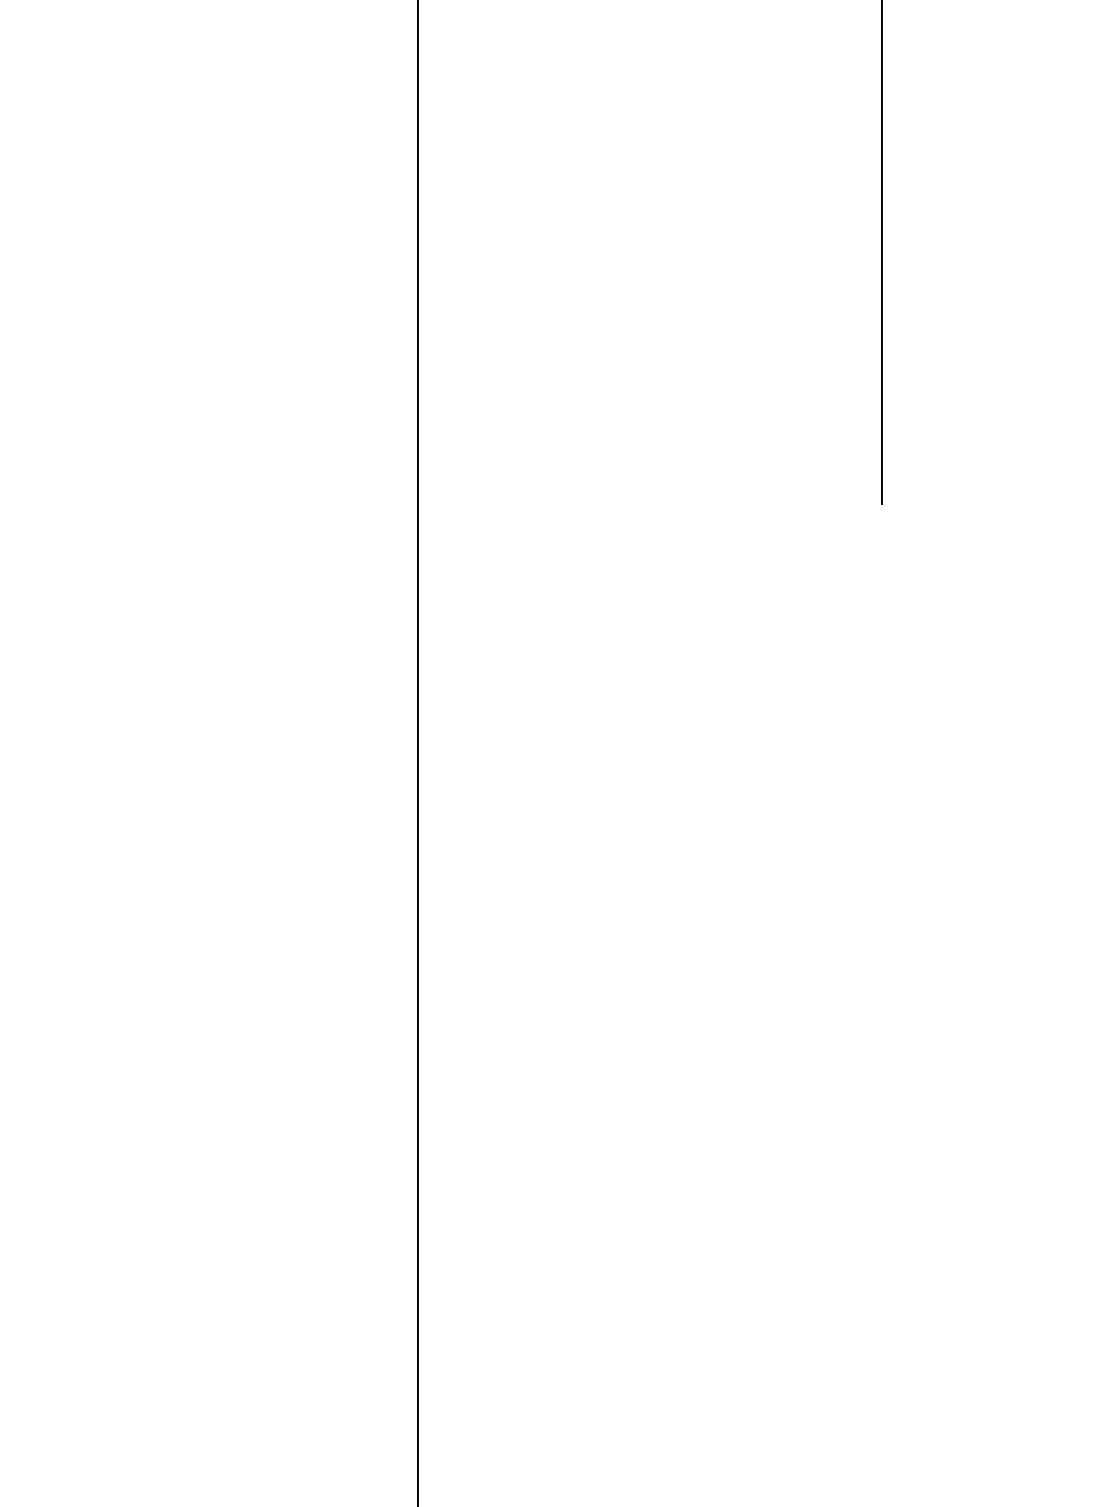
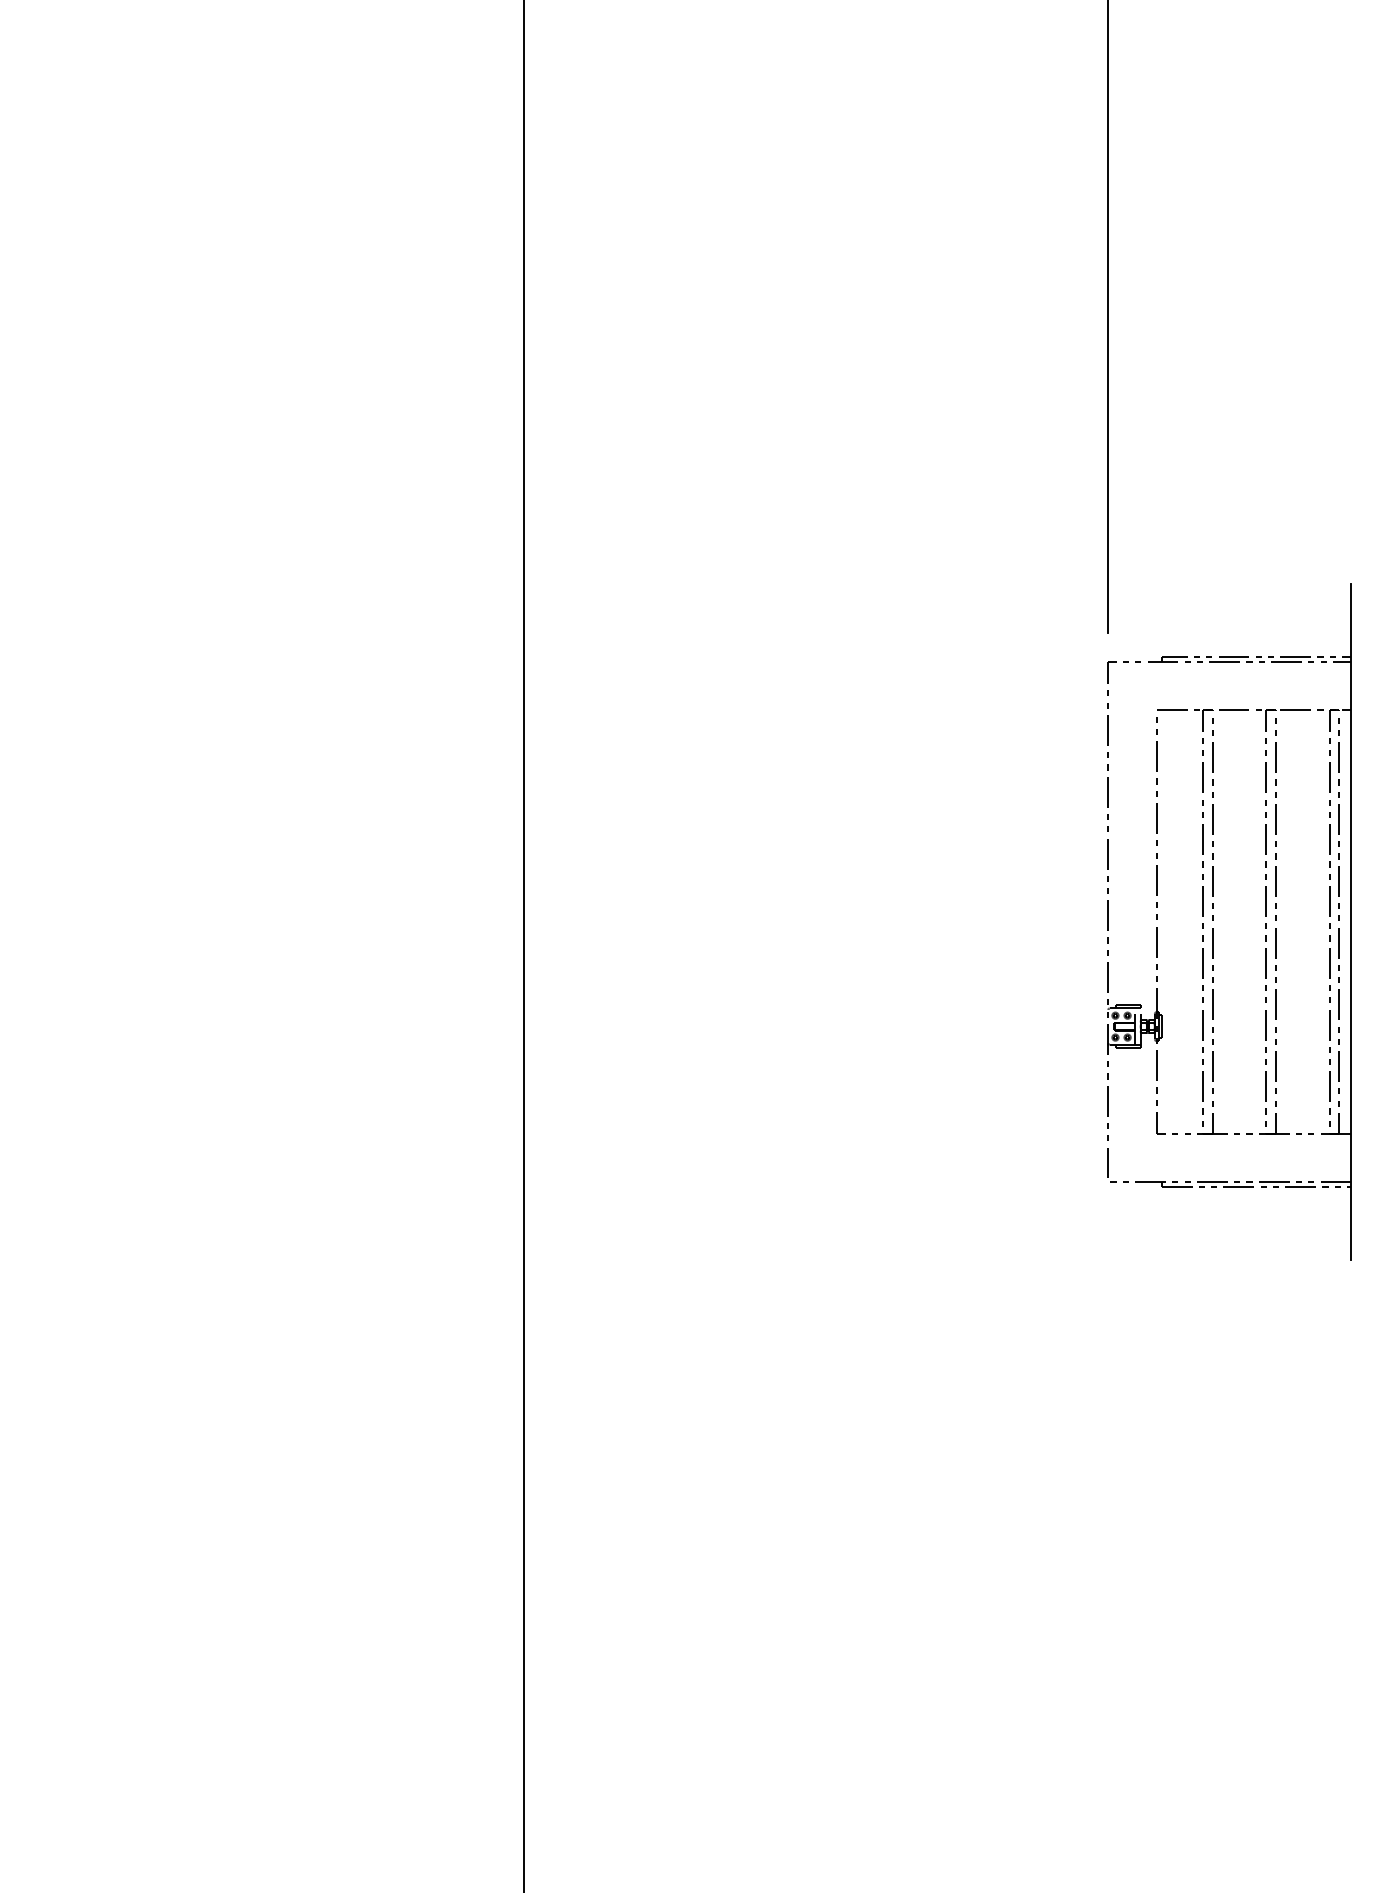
part: (966, 733) -> (1213, 921), added

